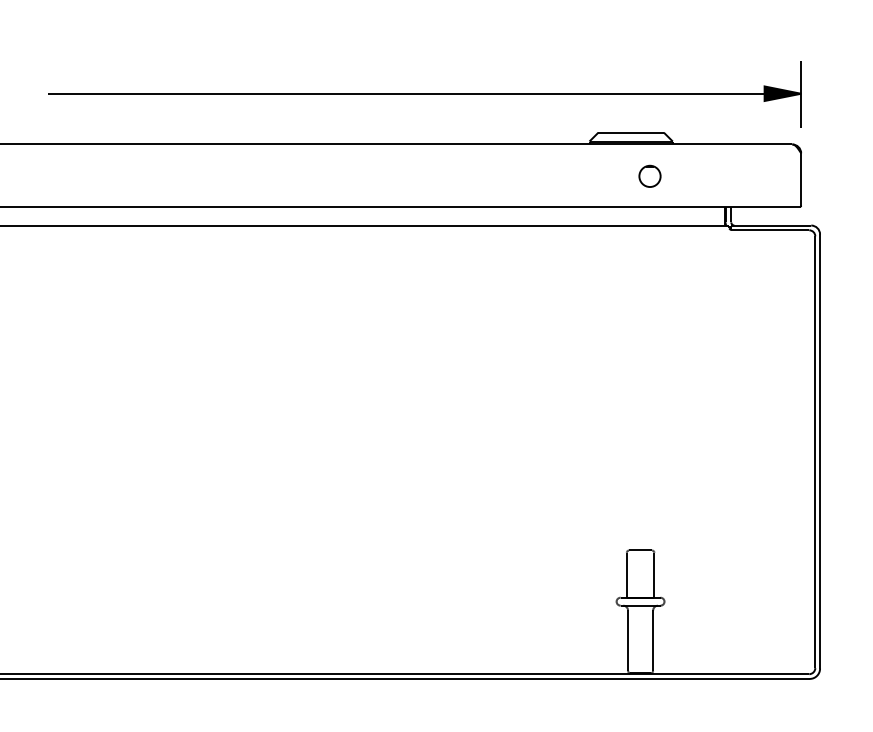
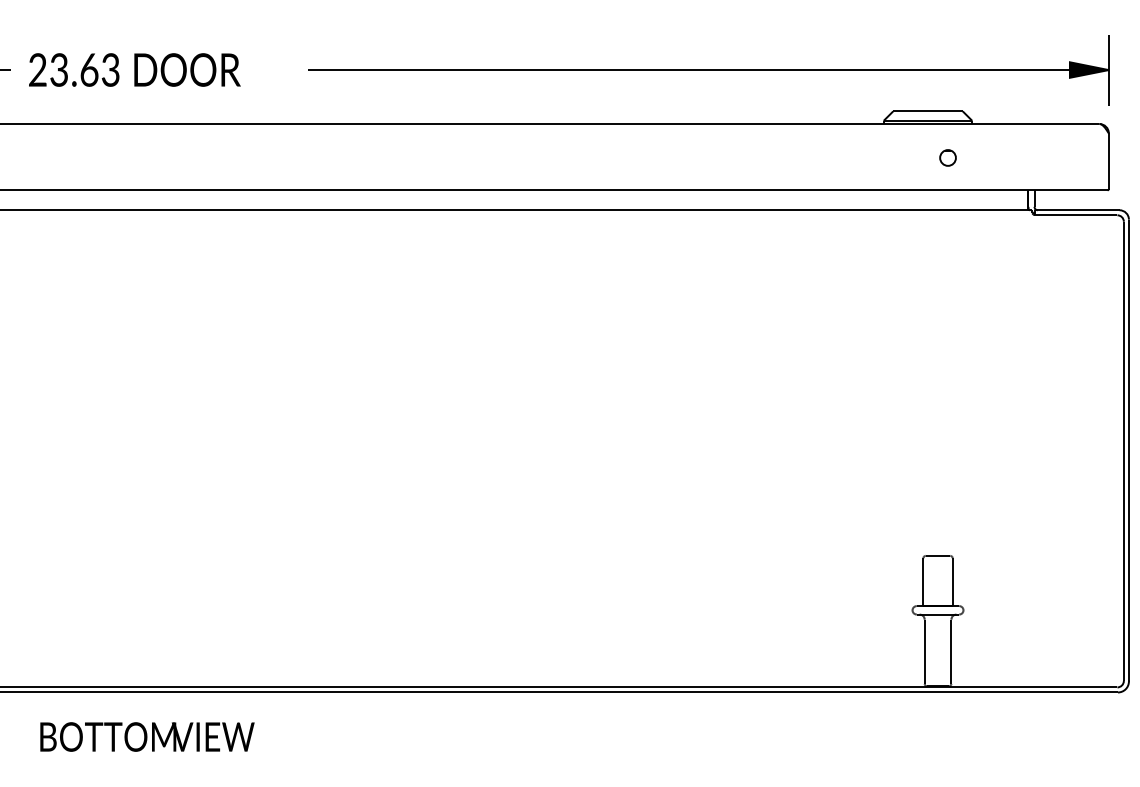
part: (649, 175) -> (947, 157), size x0.7

